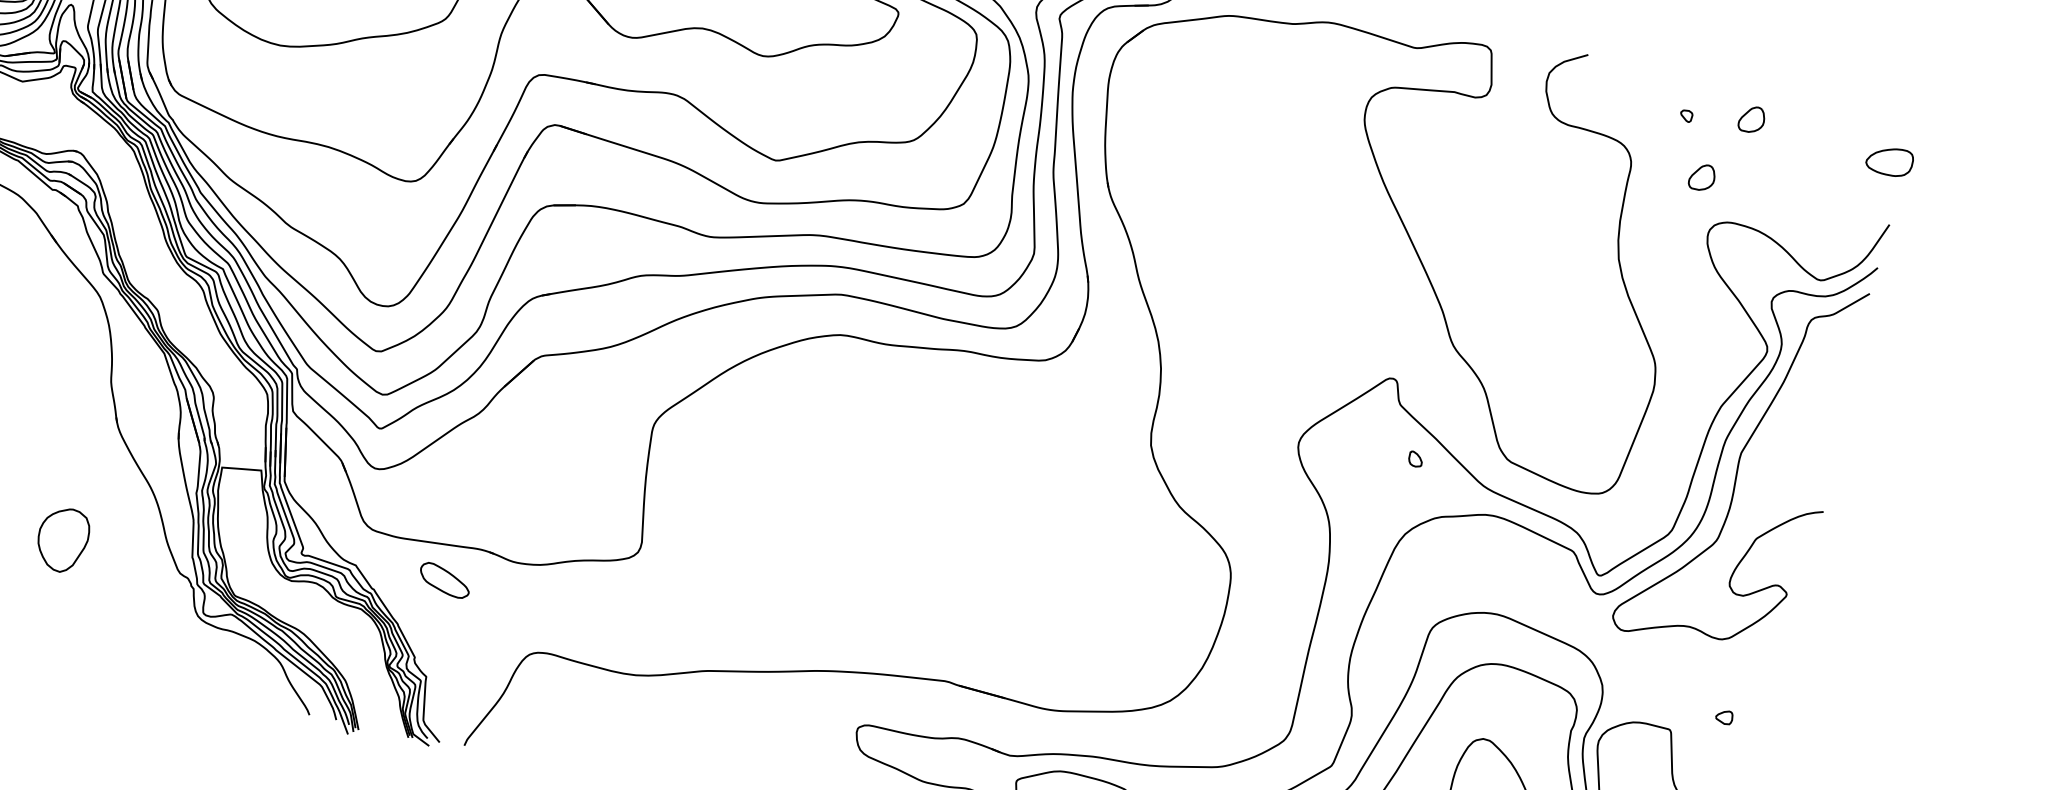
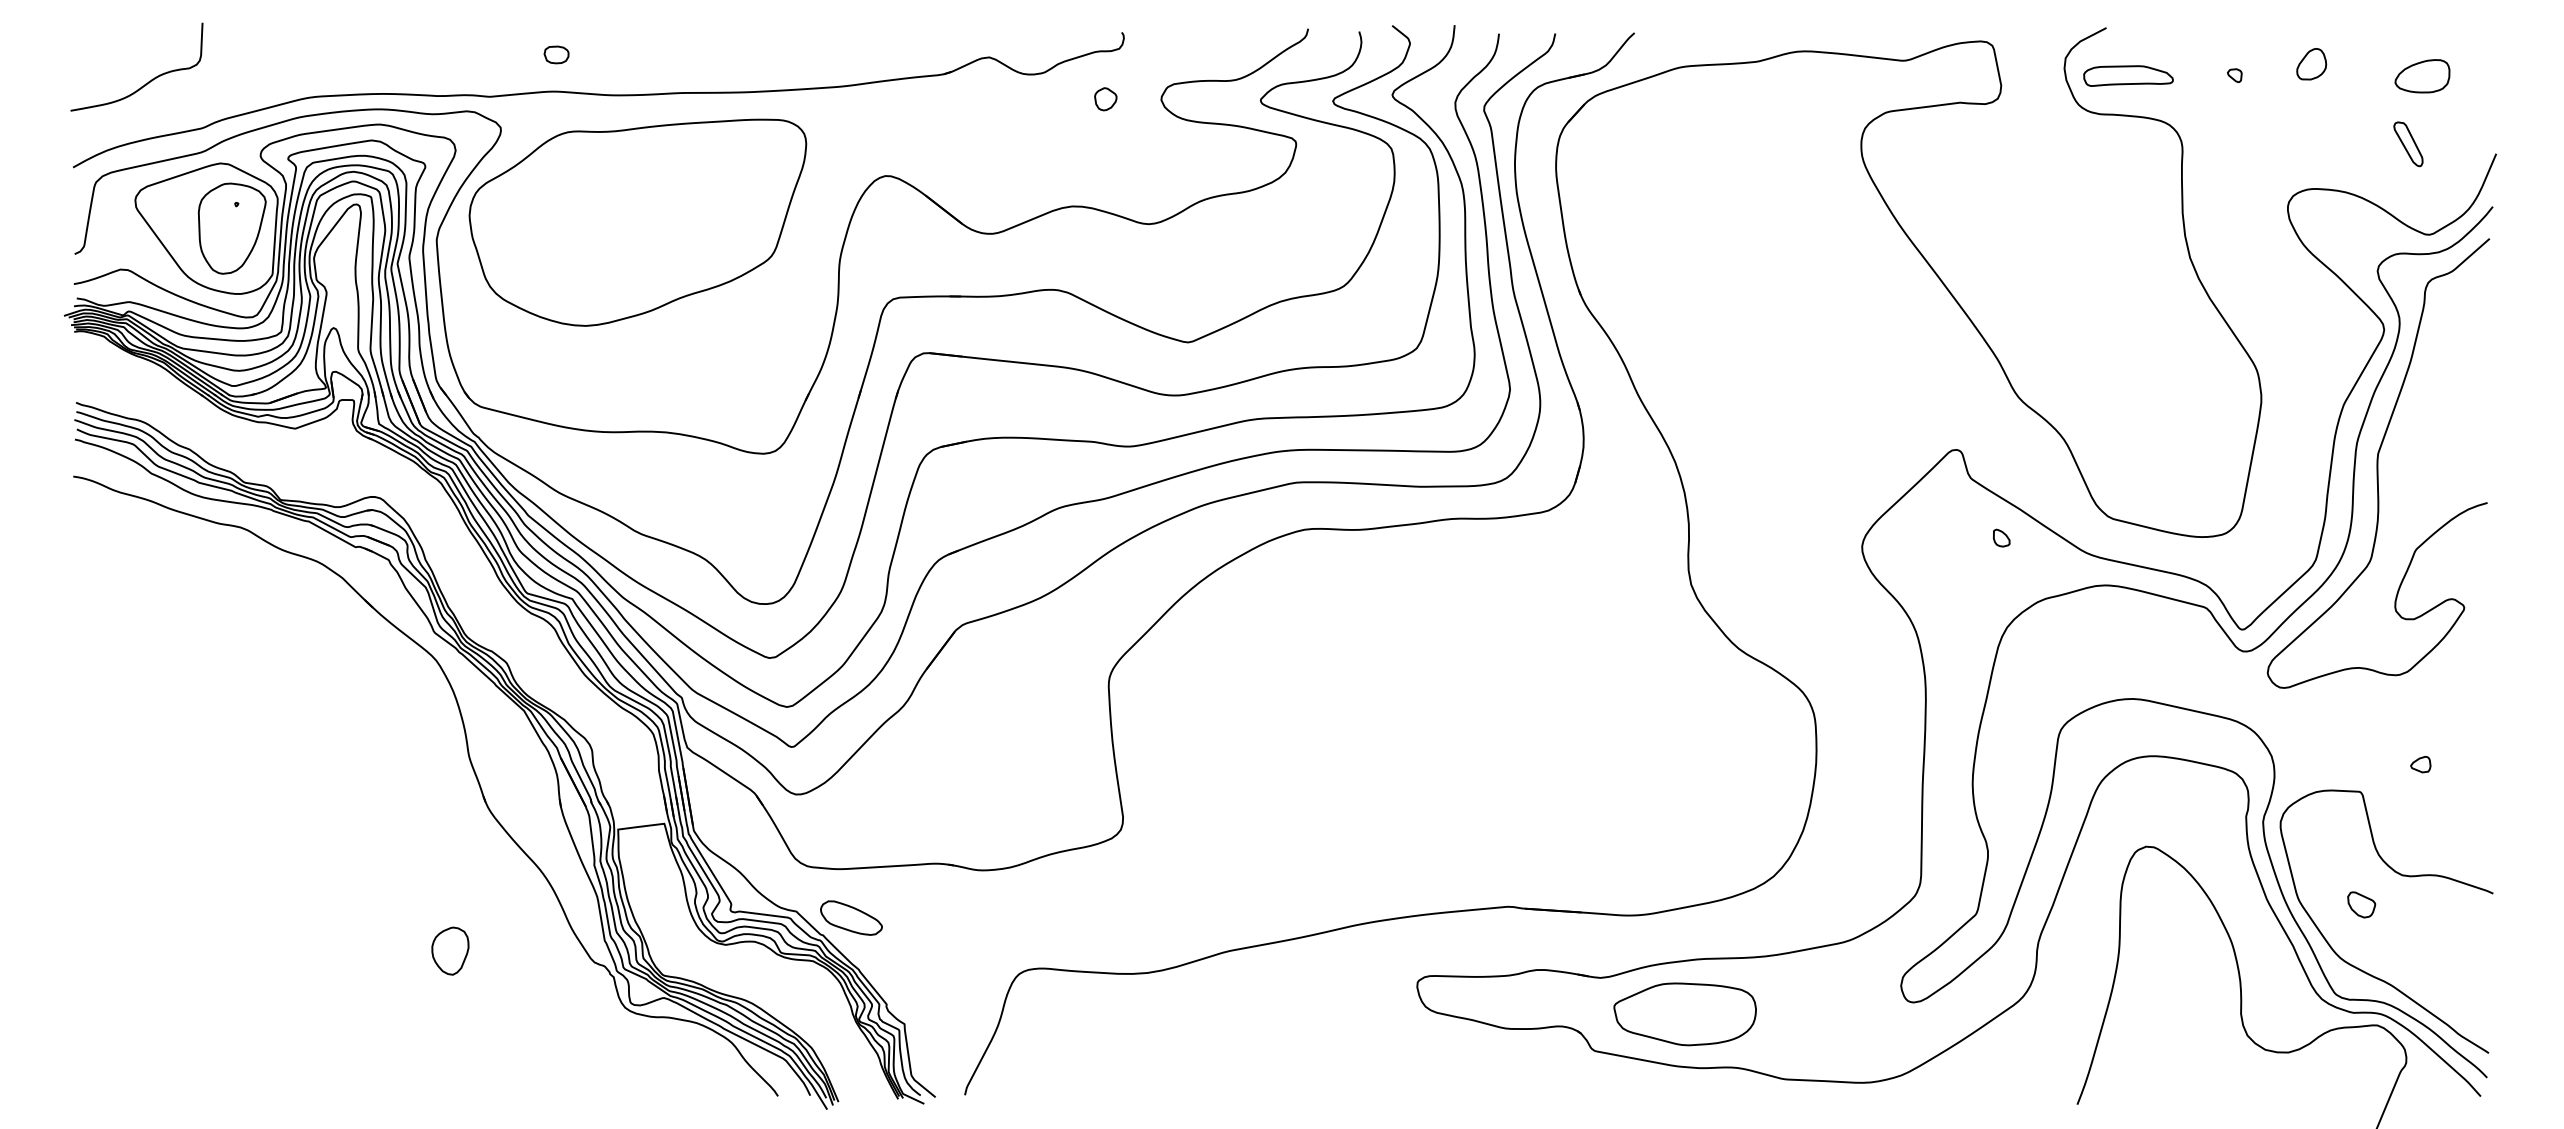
part: (1598, 97) -> (2128, 75), added
part: (1889, 161) -> (2422, 76), moved
part: (1702, 177) -> (2267, 143), removed
part: (1818, 202) -> (2408, 144), added
part: (63, 539) -> (450, 950), size x0.62
part: (445, 580) -> (851, 917), moved

